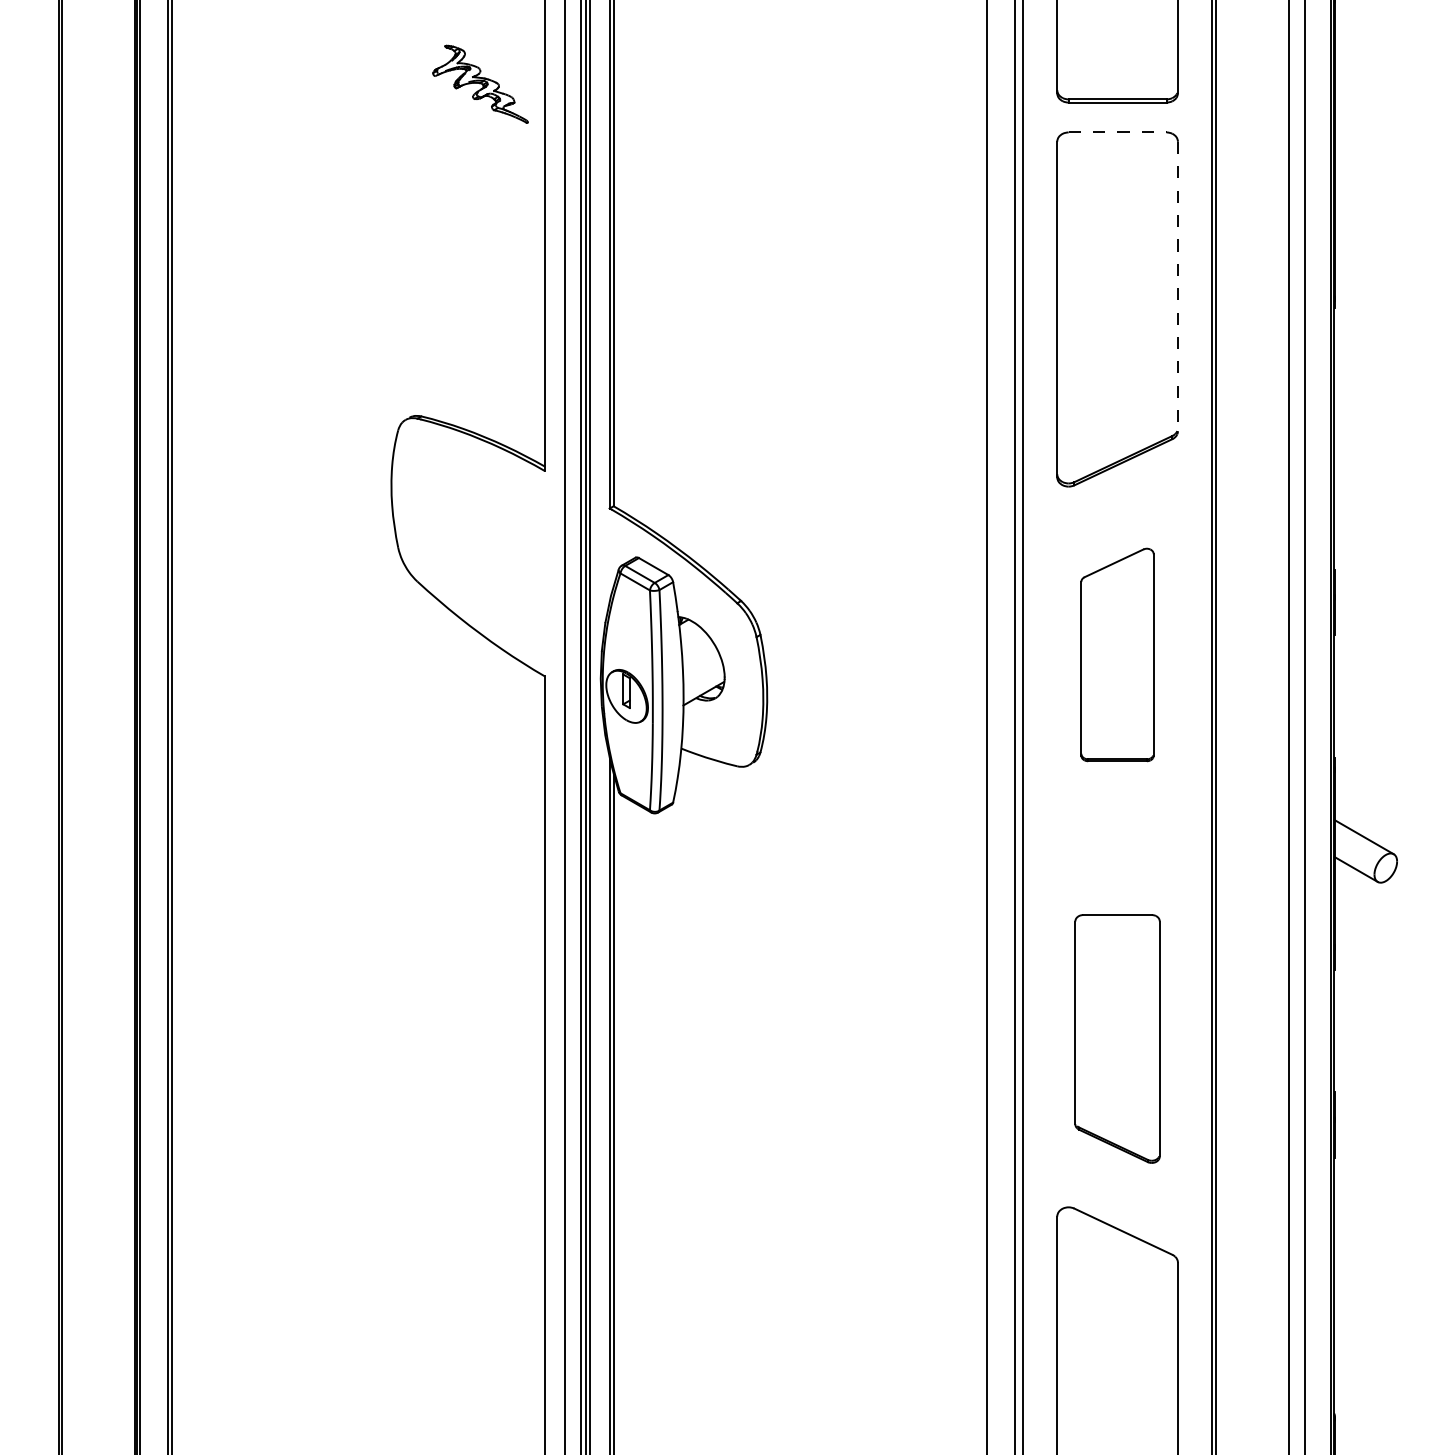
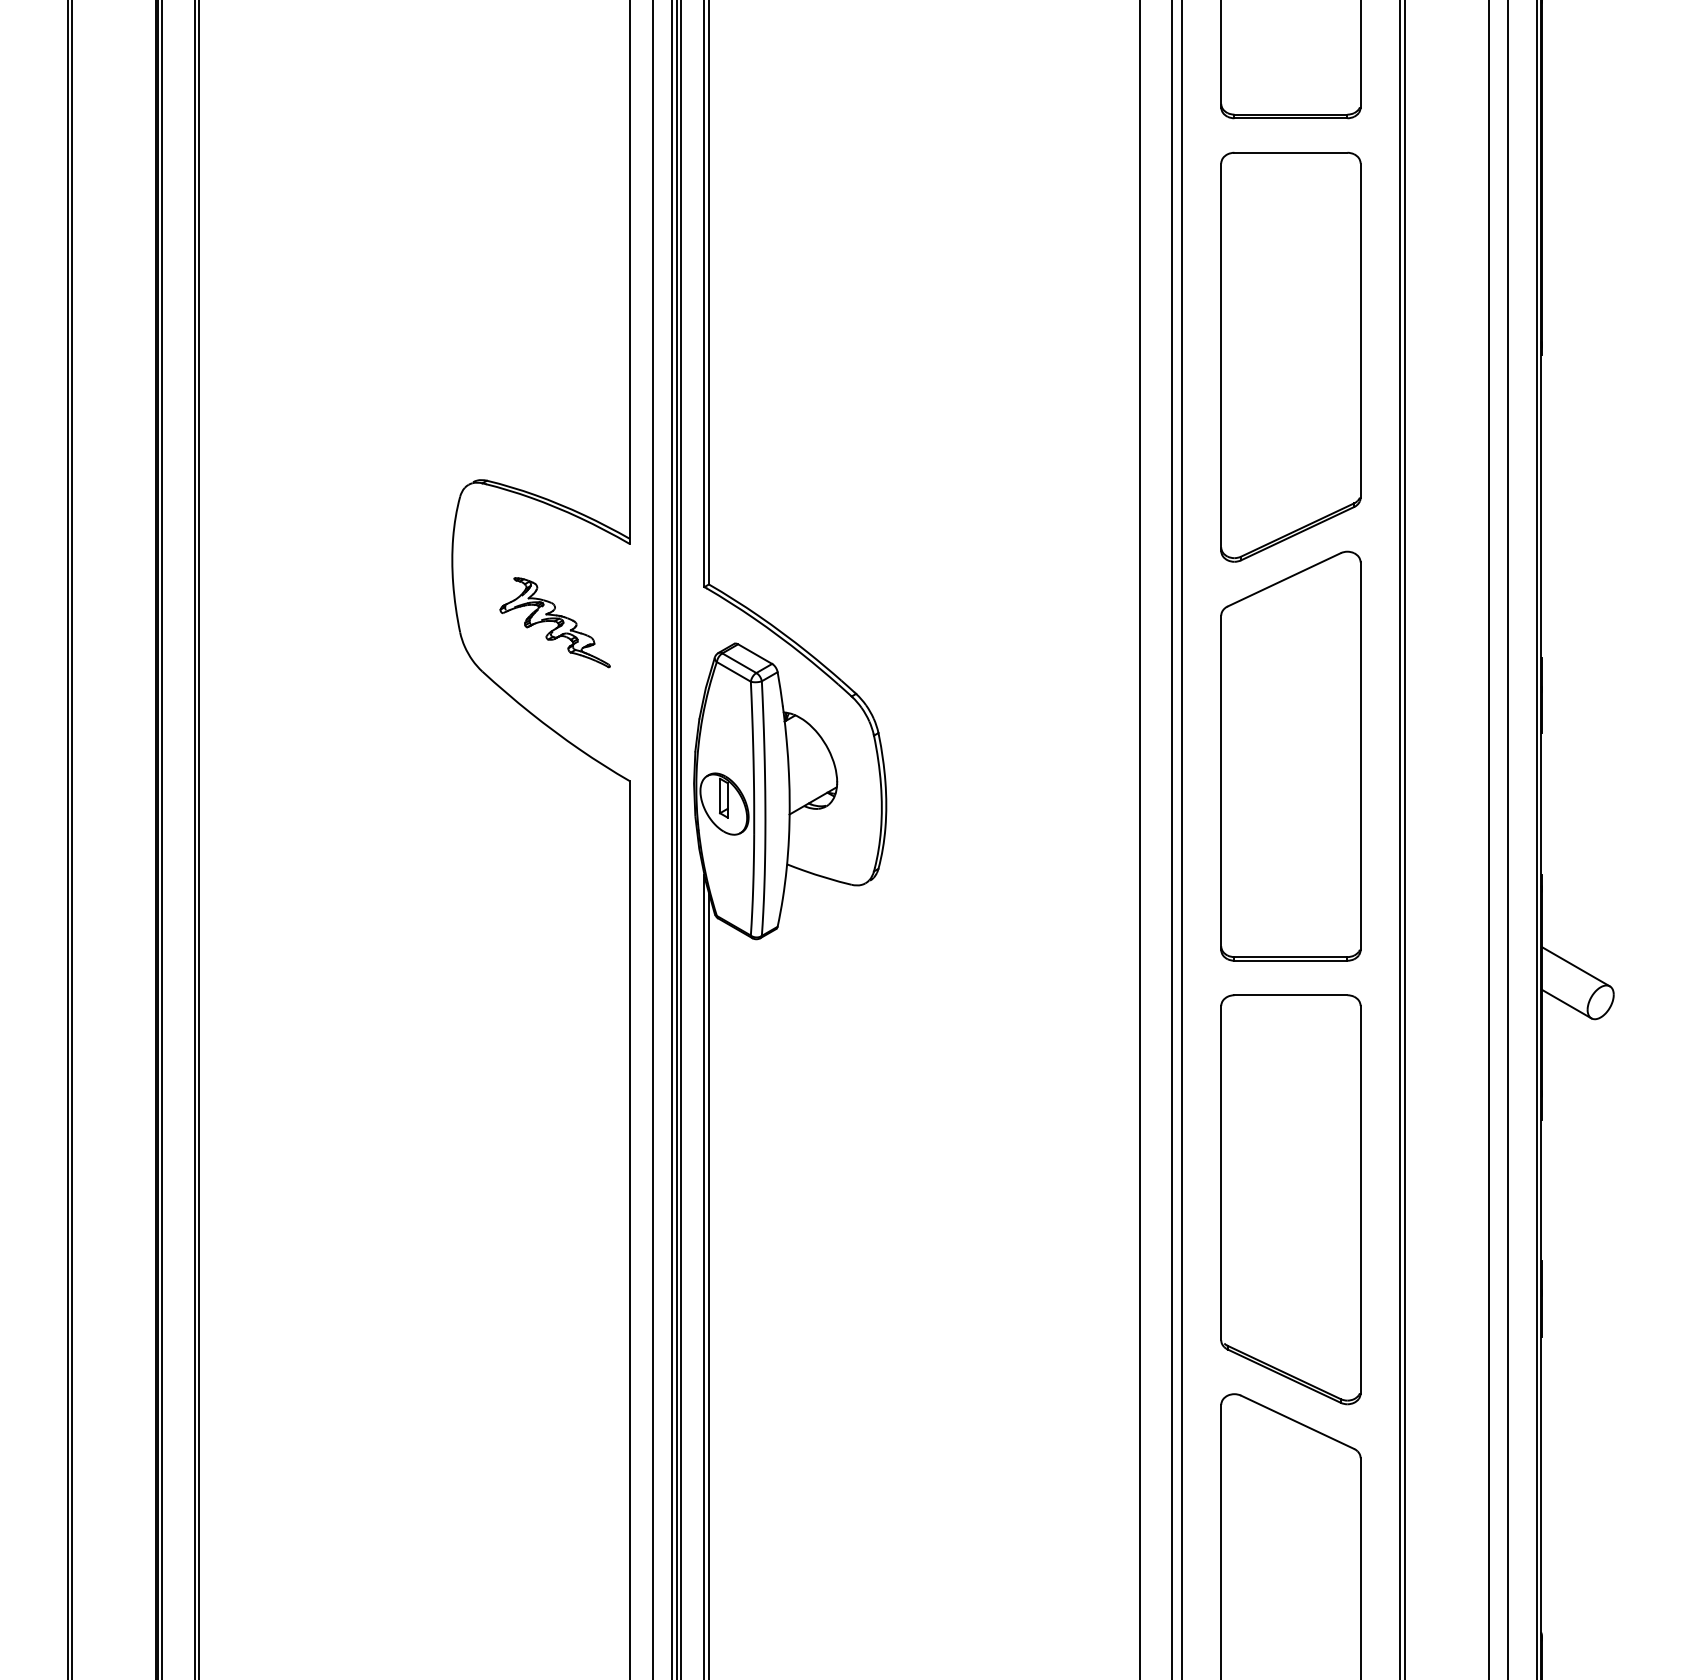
part: (480, 83) -> (555, 621), moved
line: (1117, 132) -> (1290, 152), dashed -> solid
line: (1177, 286) -> (1360, 330), dashed -> solid
part: (1117, 654) -> (1290, 755), size x1.67
part: (1117, 1038) -> (1290, 1199), size x1.43

